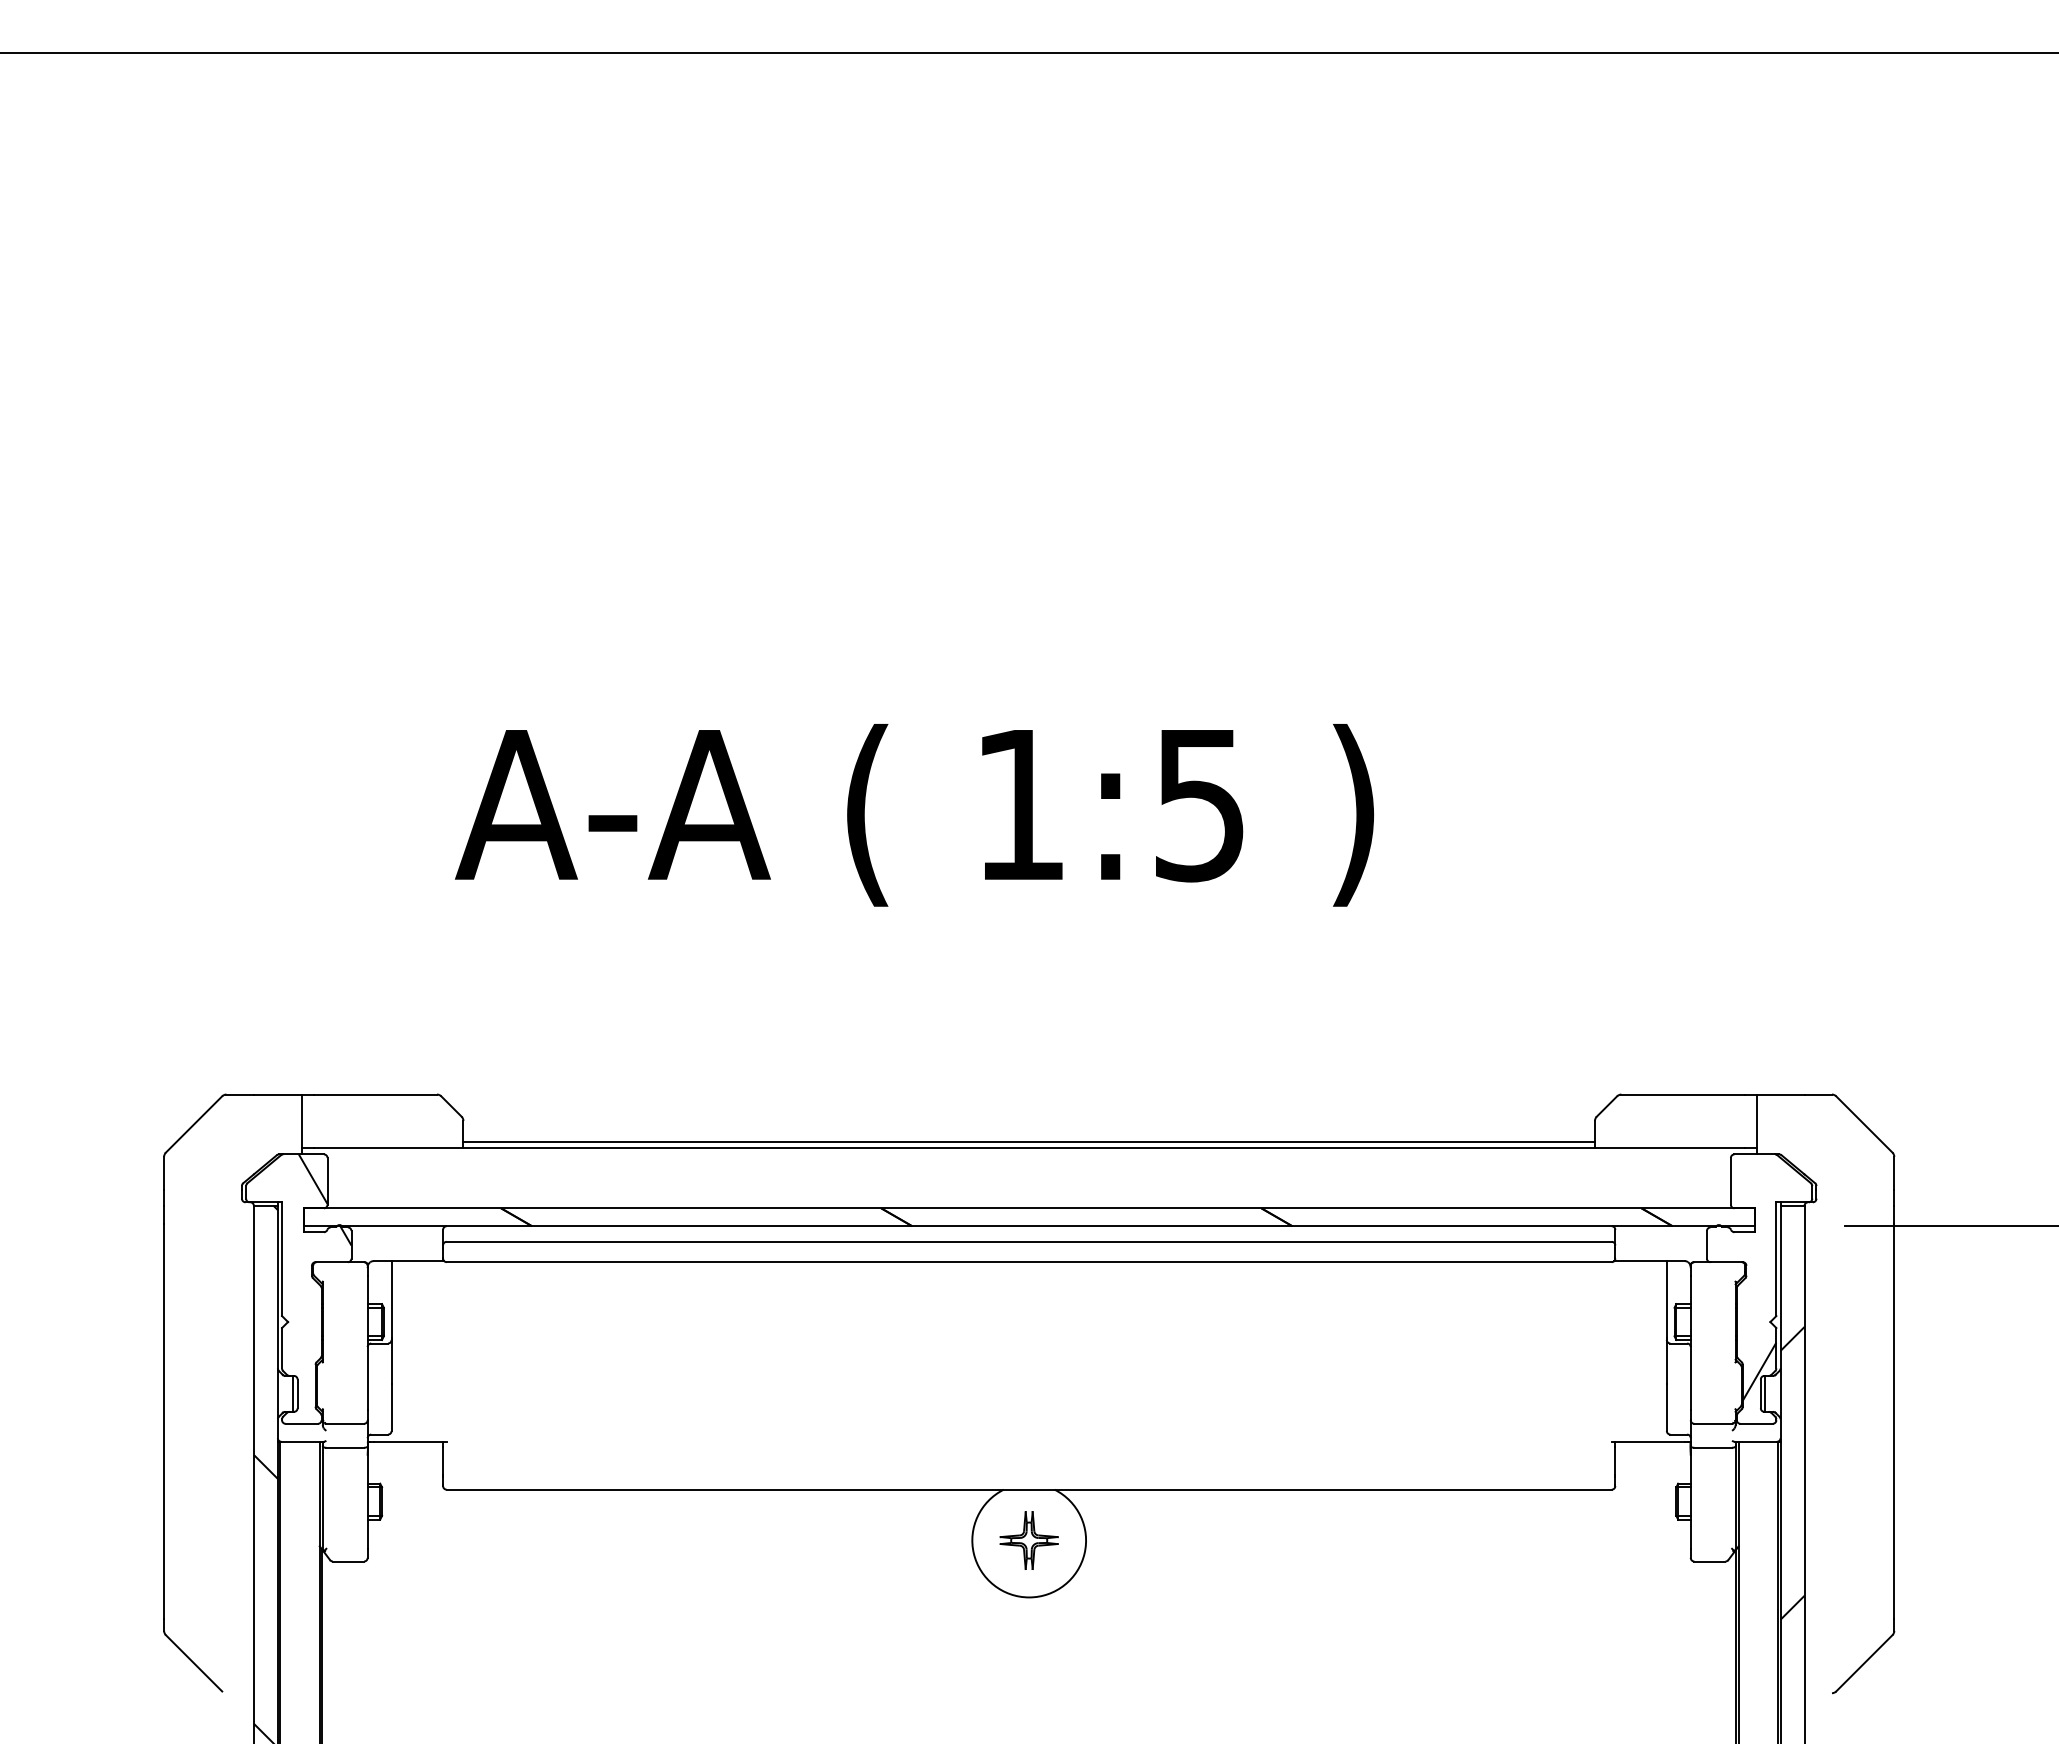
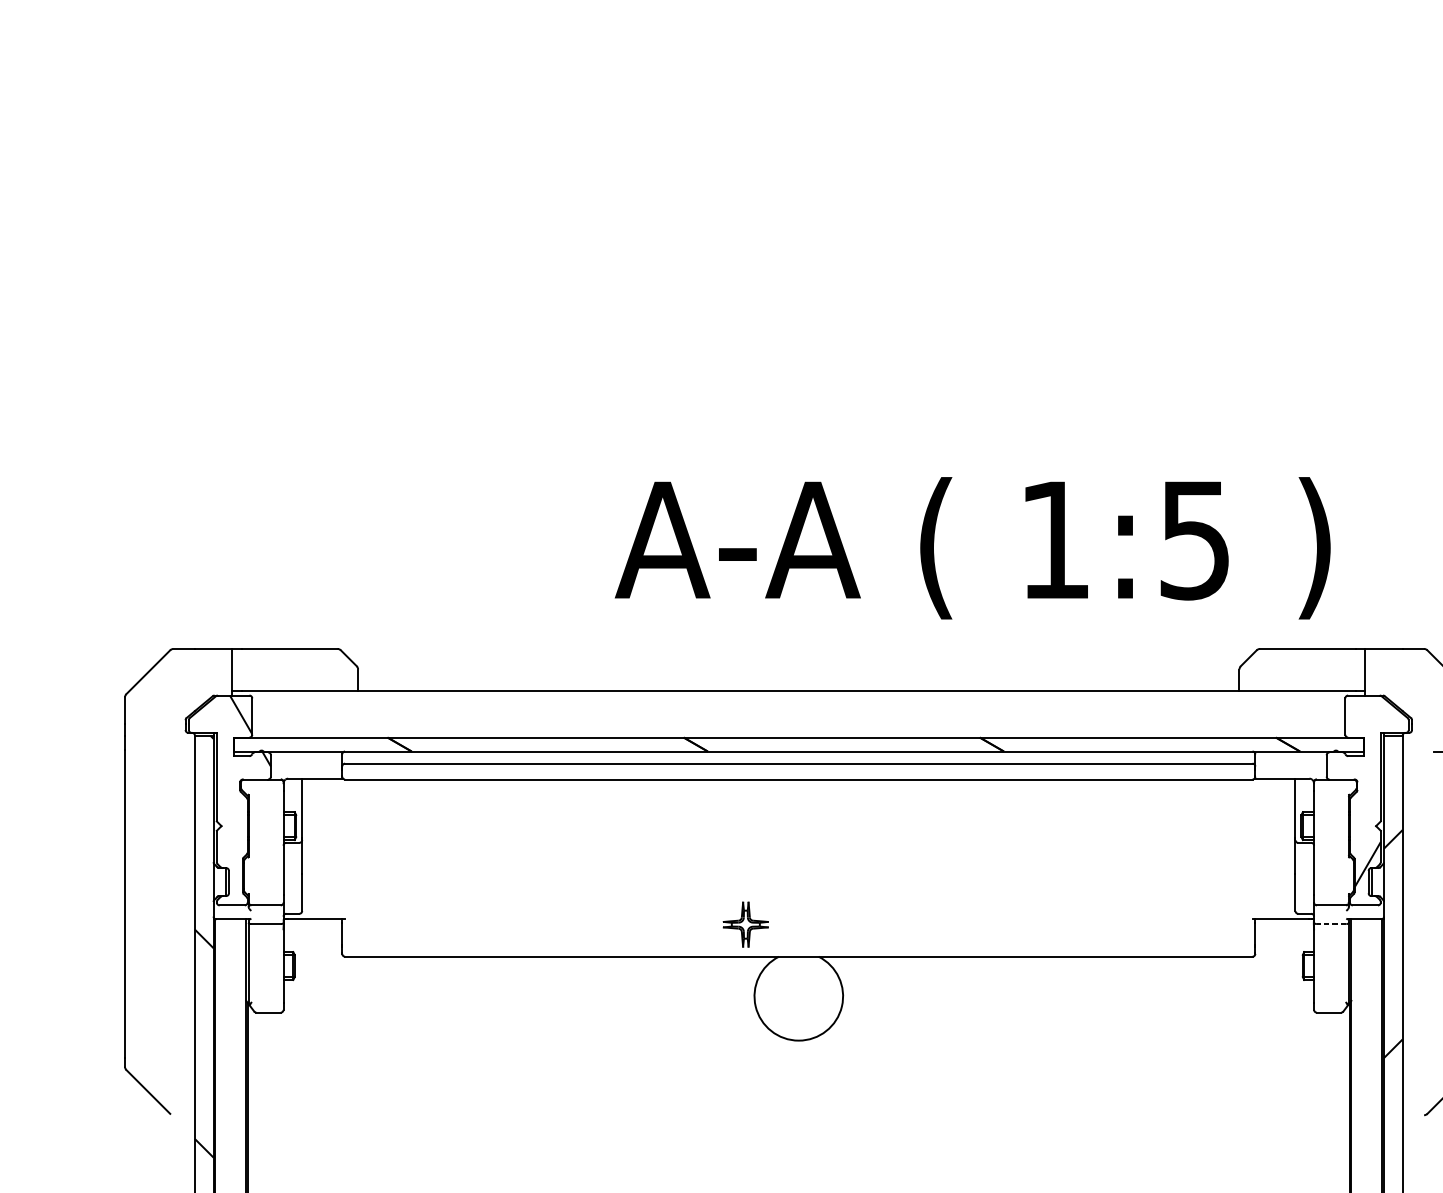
text: (914, 815) -> (972, 548), moved
line: (1028, 1142) -> (798, 686), removed
line: (1713, 1447) -> (1331, 923), solid -> dashed
part: (1028, 1540) -> (745, 924), moved

